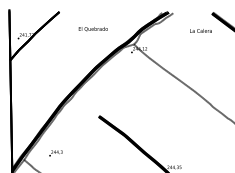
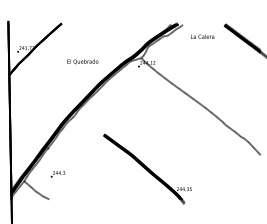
text: (93, 28) -> (82, 61), moved
text: (200, 30) -> (202, 36), moved

